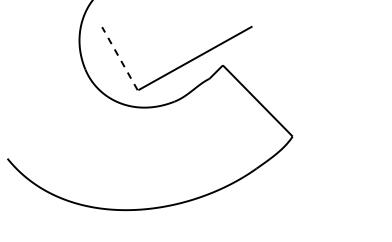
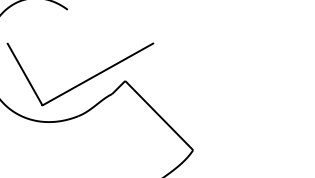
line: (119, 58) -> (24, 74), dashed -> solid

